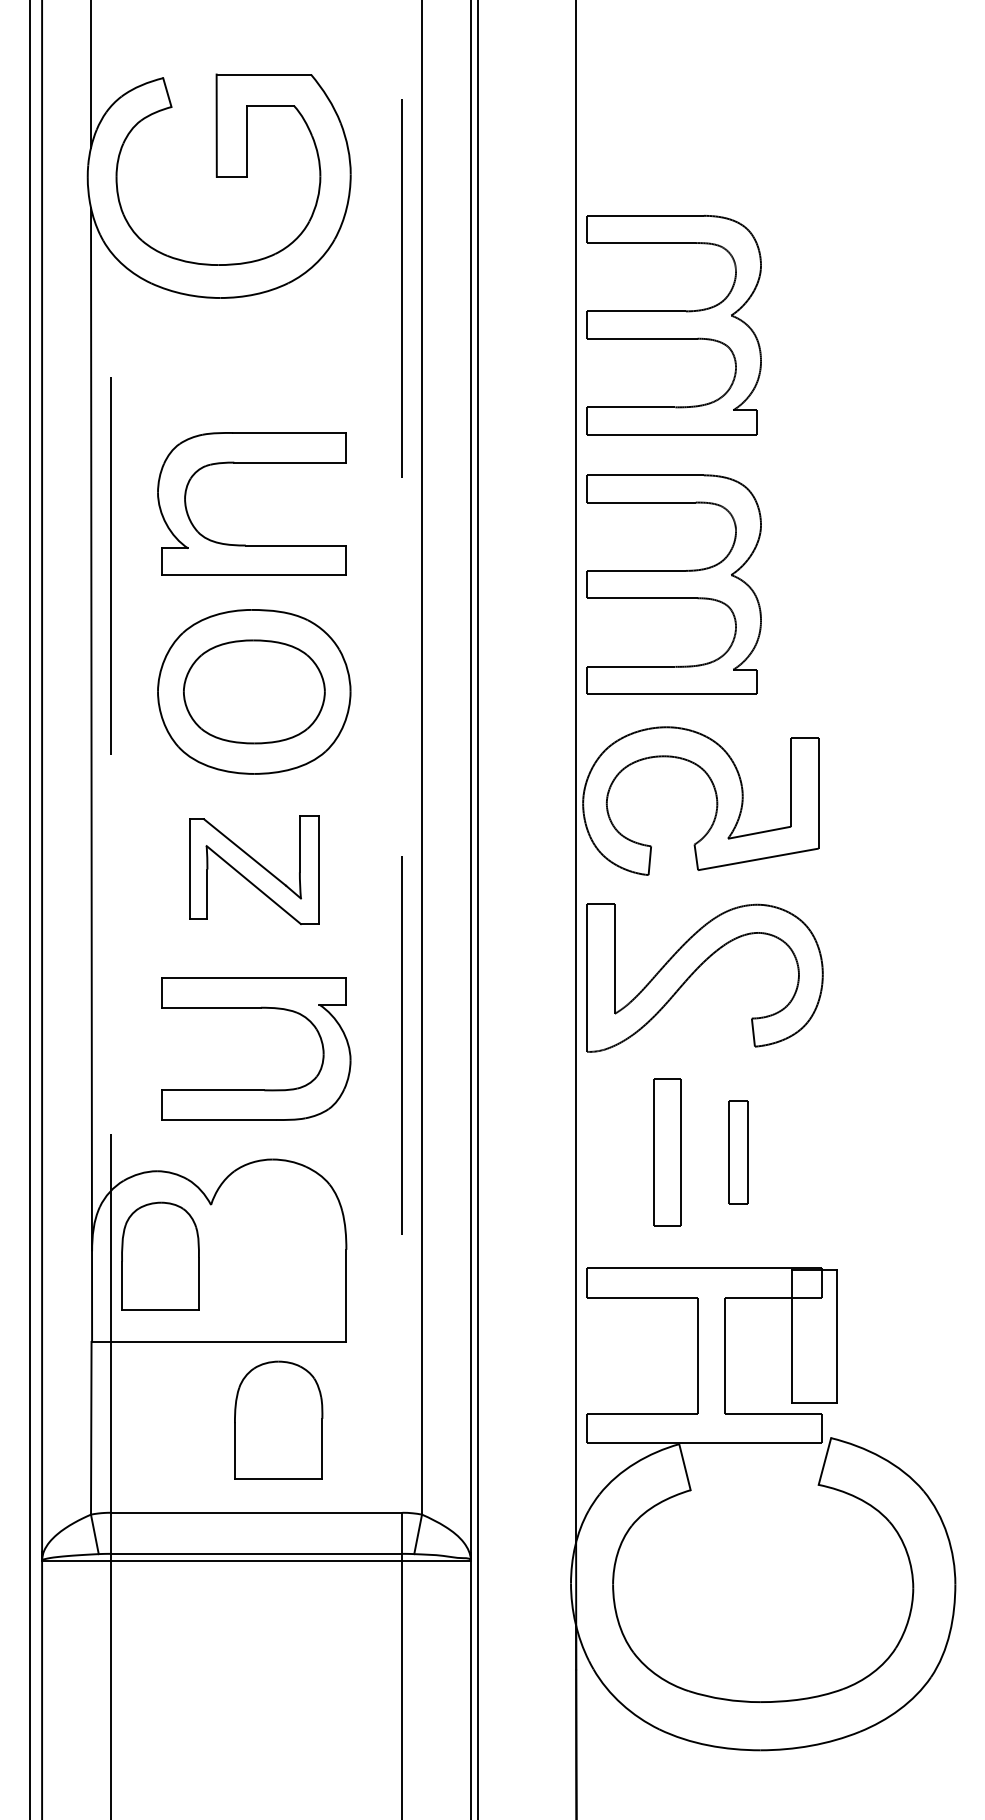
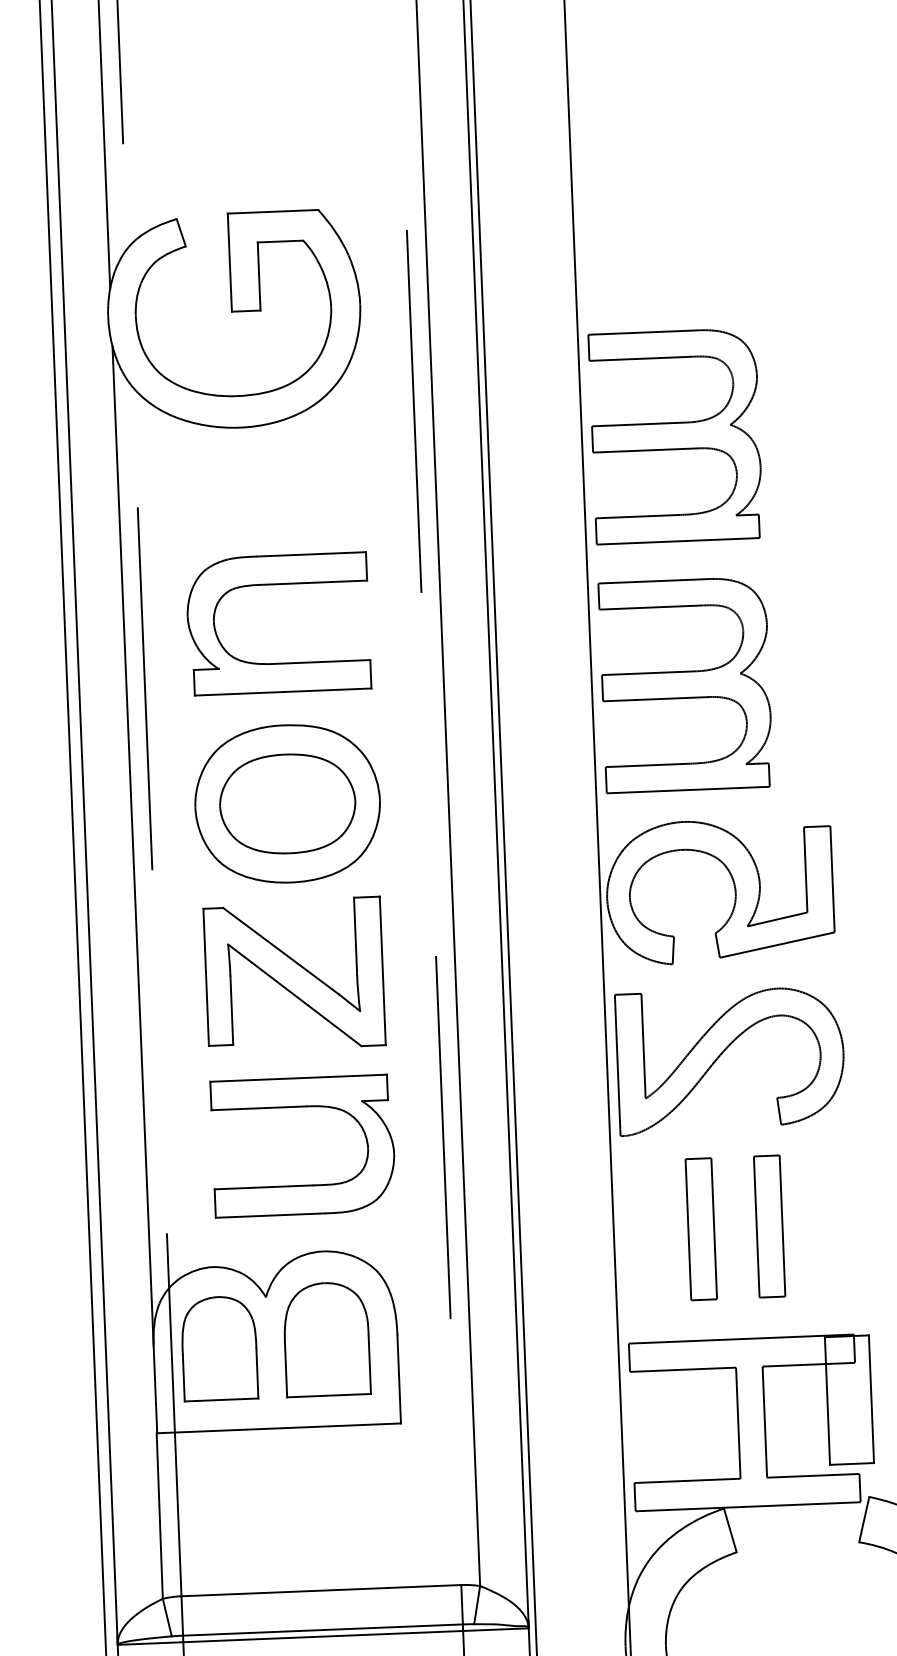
part: (253, 869) -> (293, 974), size x1.43
part: (738, 1152) -> (769, 1226), size x1.43
part: (278, 1419) -> (326, 1338), moved

